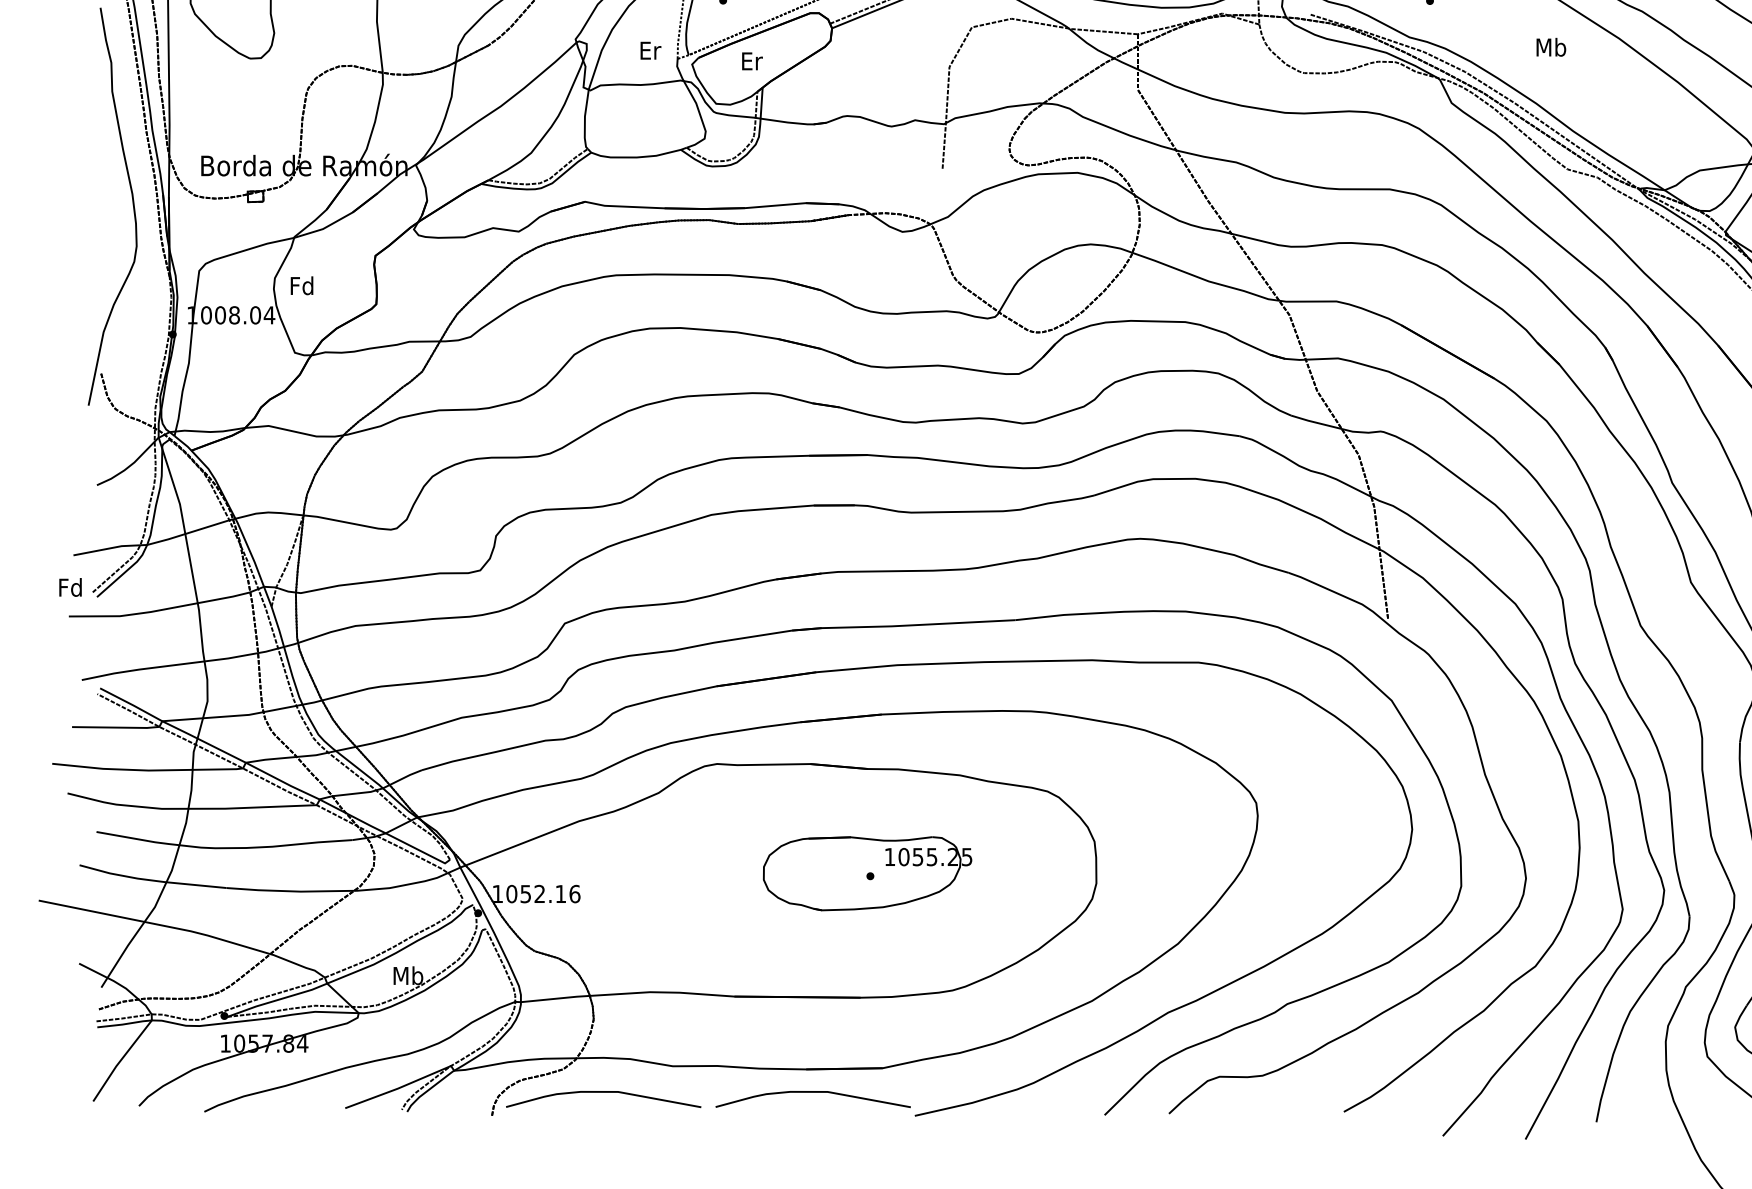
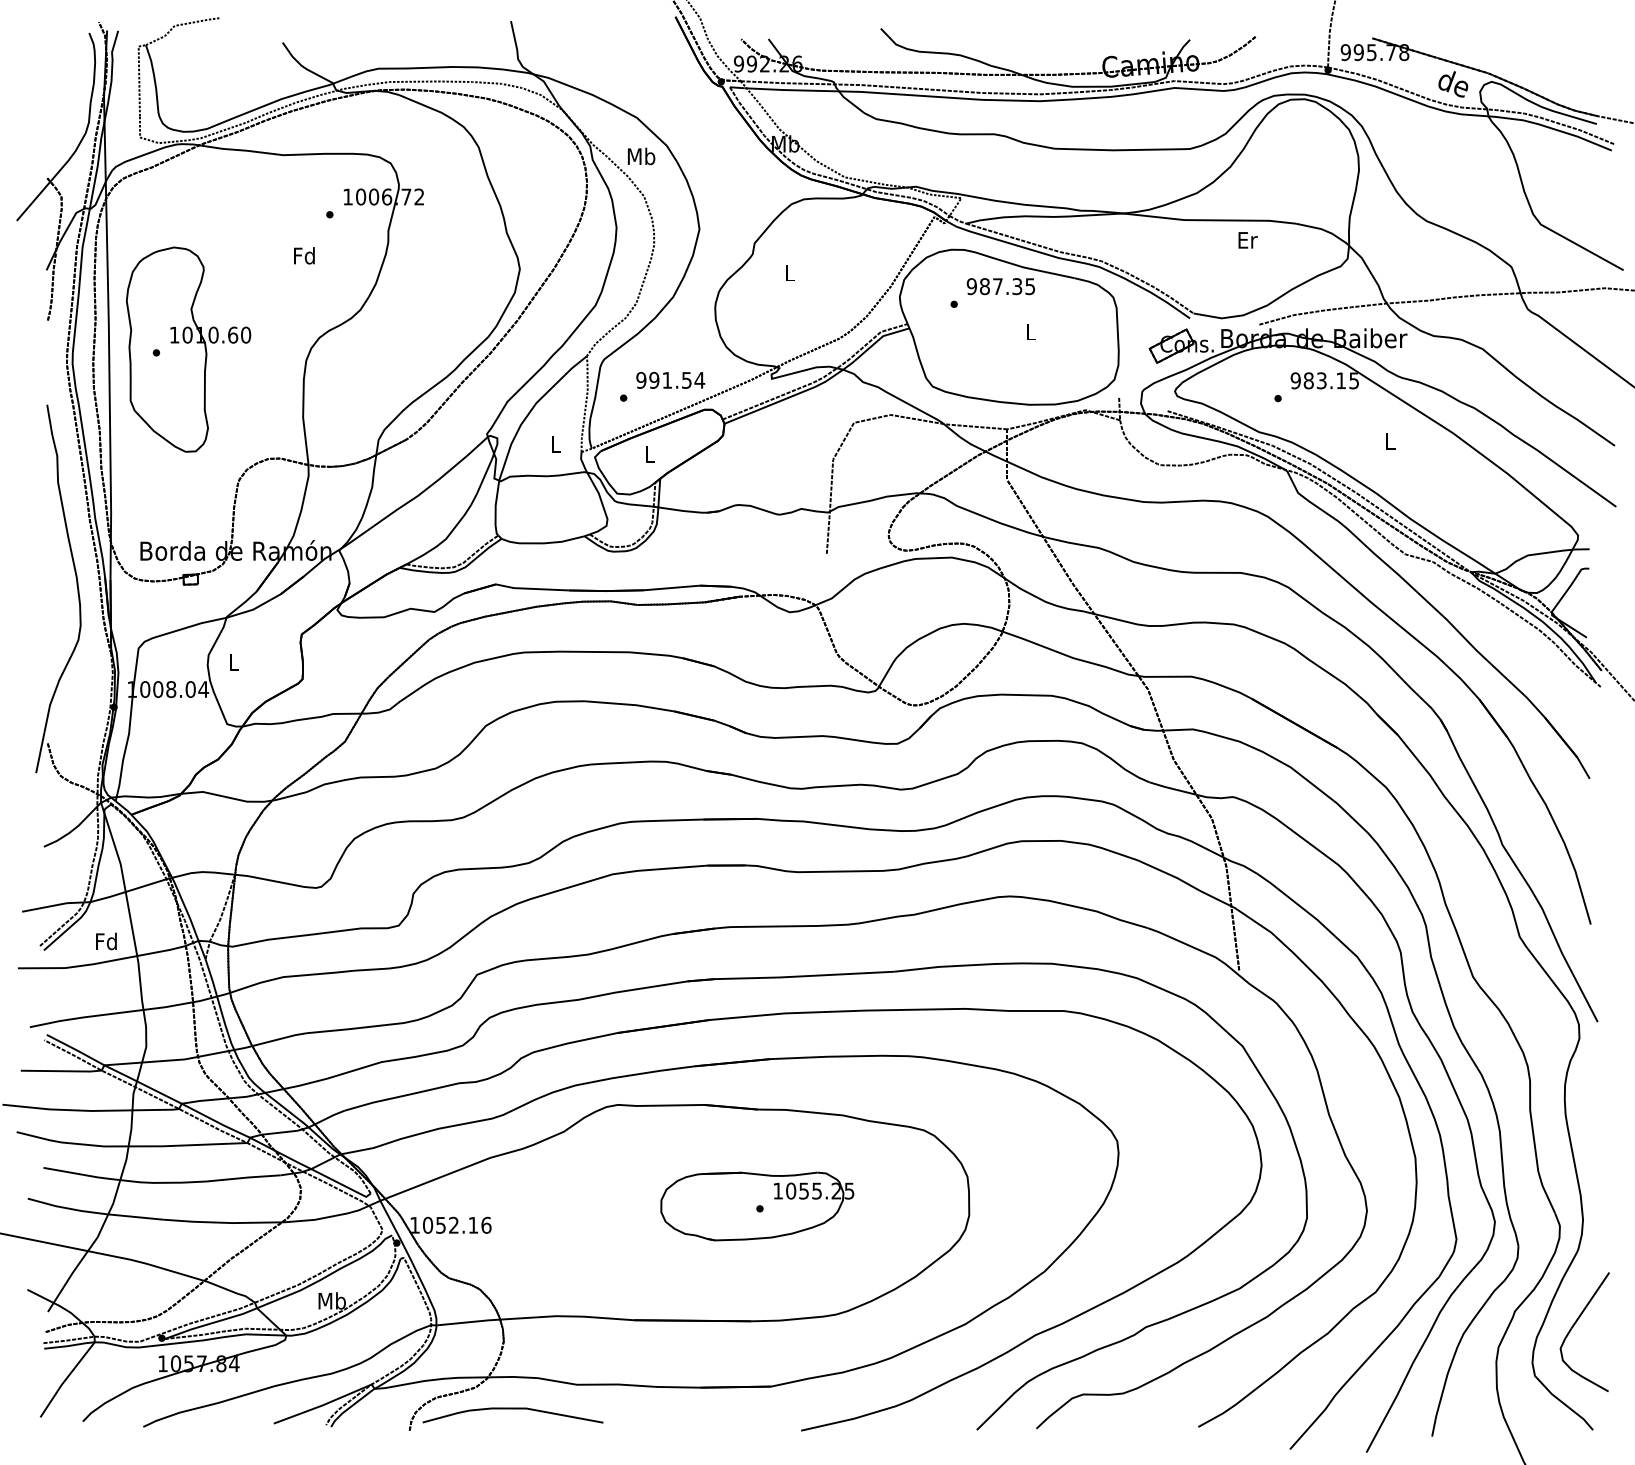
text: (1551, 47) -> (1390, 441), Mb -> L
text: (650, 50) -> (556, 444), Er -> L
text: (752, 61) -> (650, 454), Er -> L
text: (301, 285) -> (233, 661), Fd -> L
text: (70, 587) -> (106, 941), moved
curve: (812, 1092) -> (706, 1409), removed

